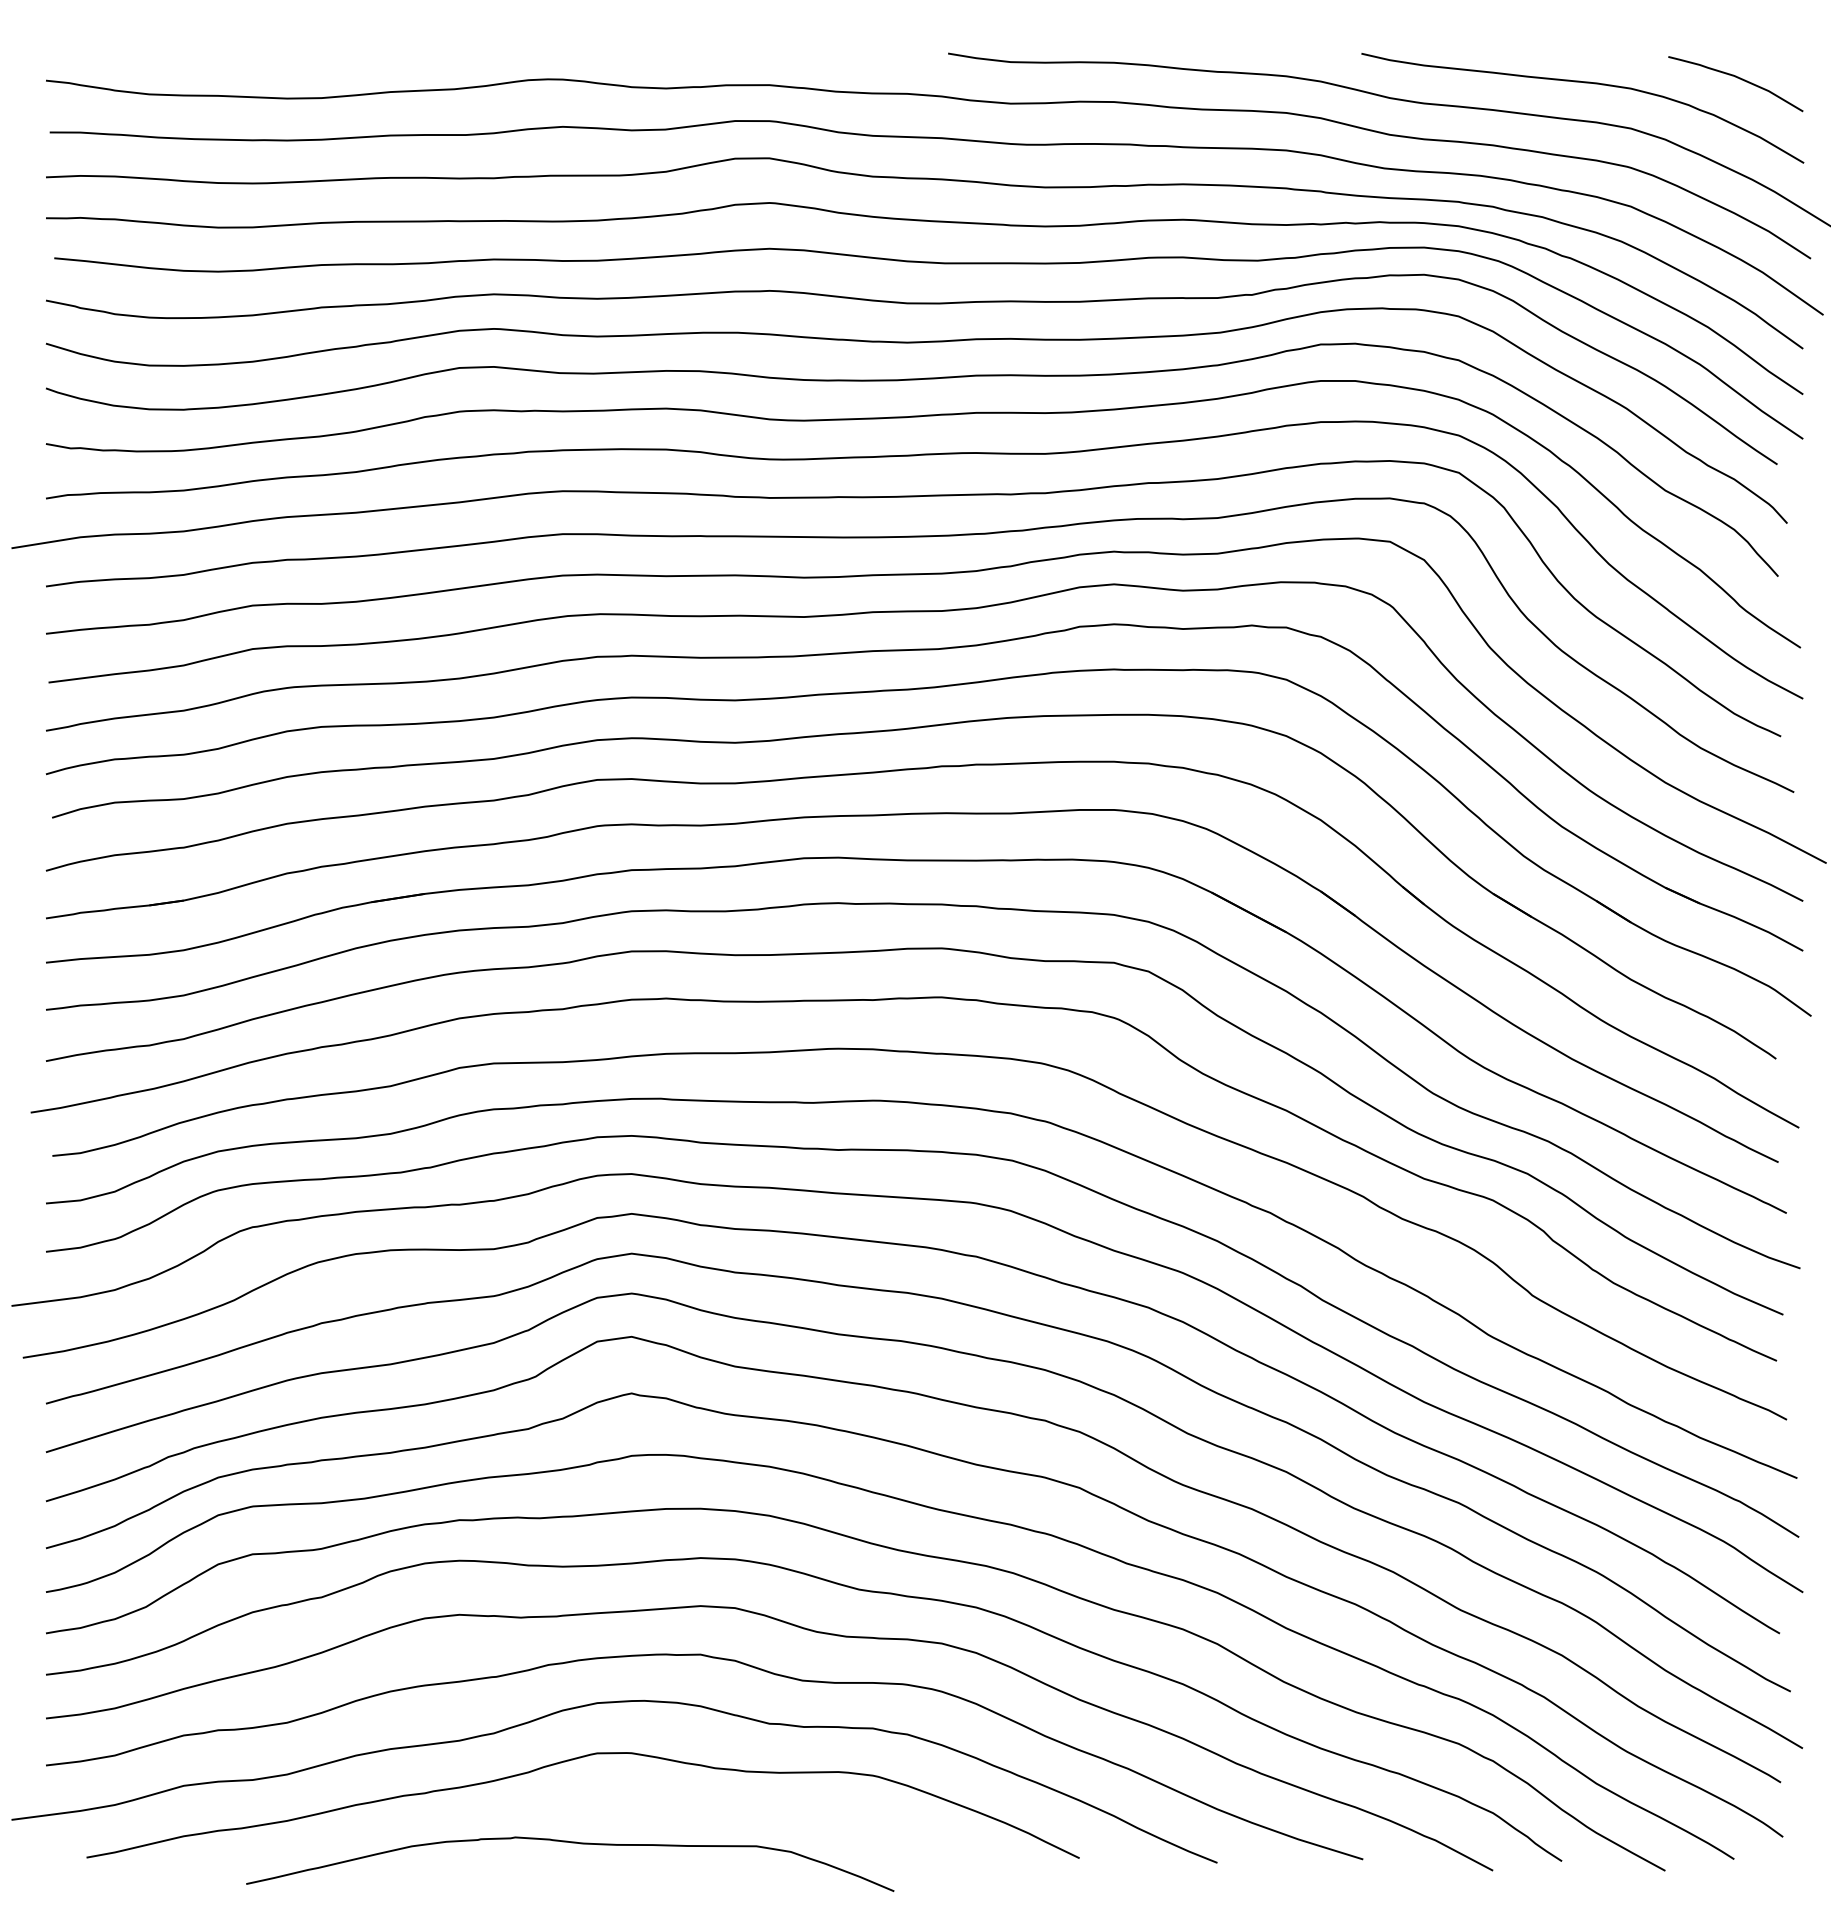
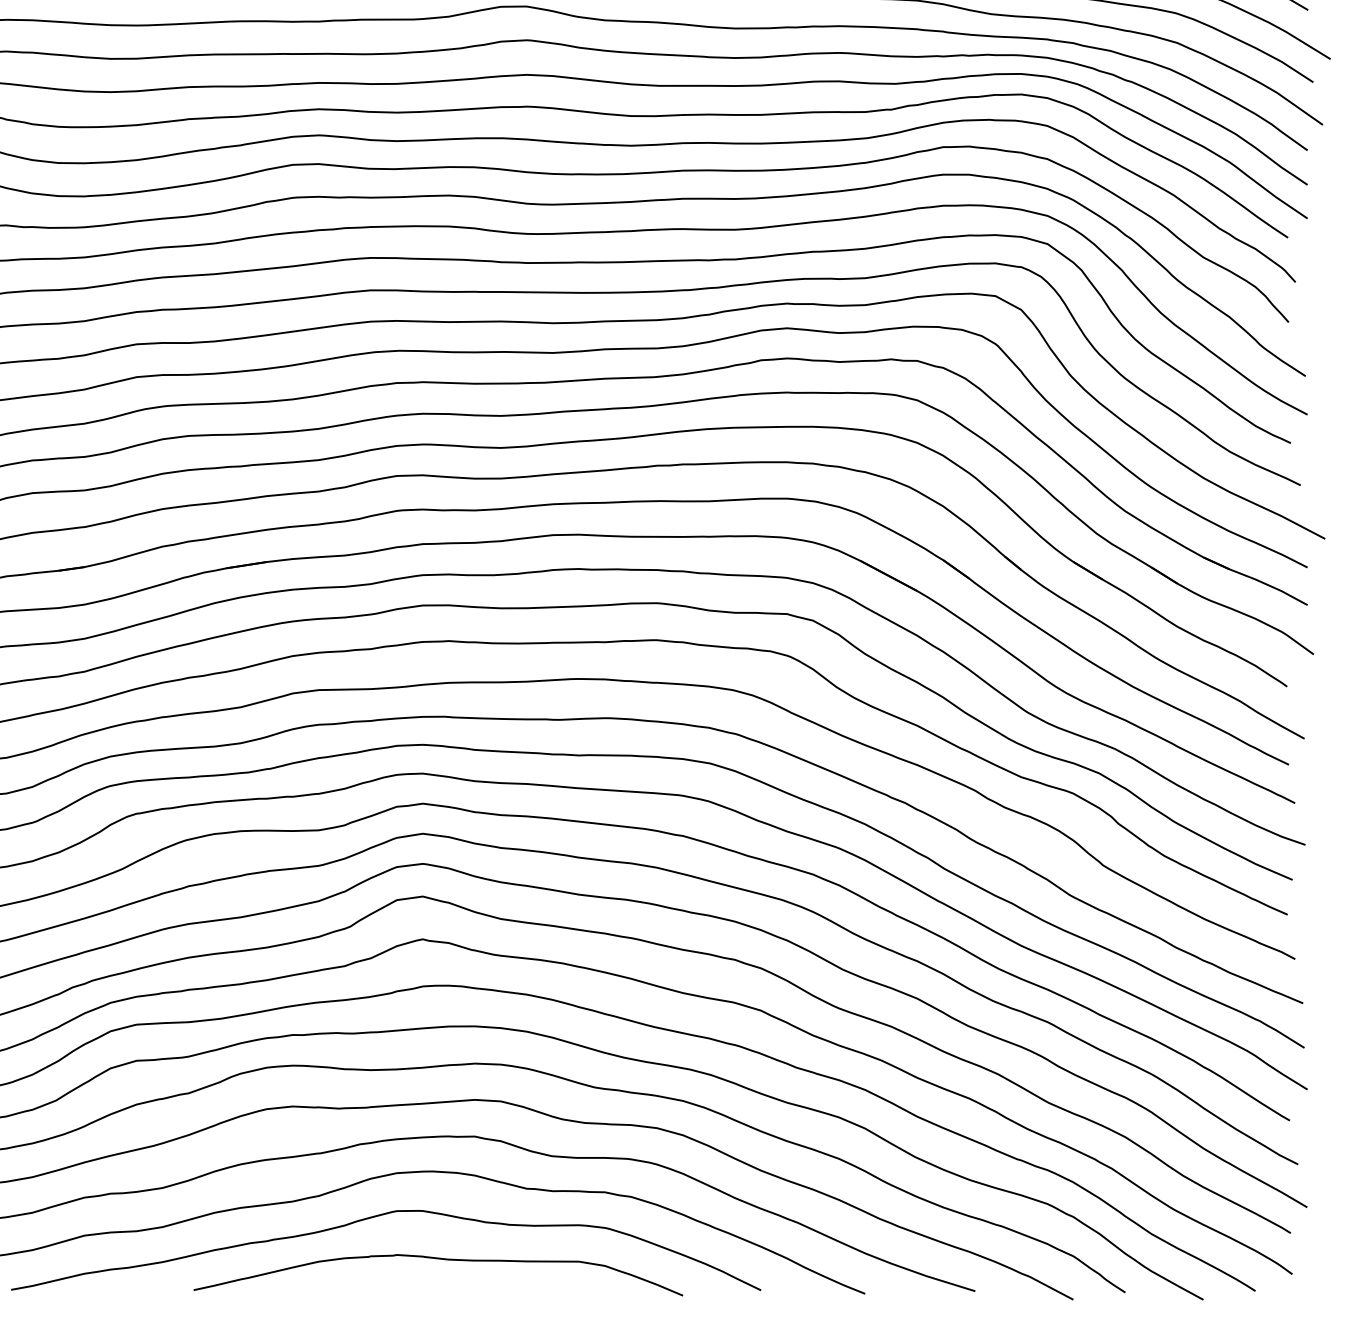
curve: (571, 1843) -> (439, 1259), moved

